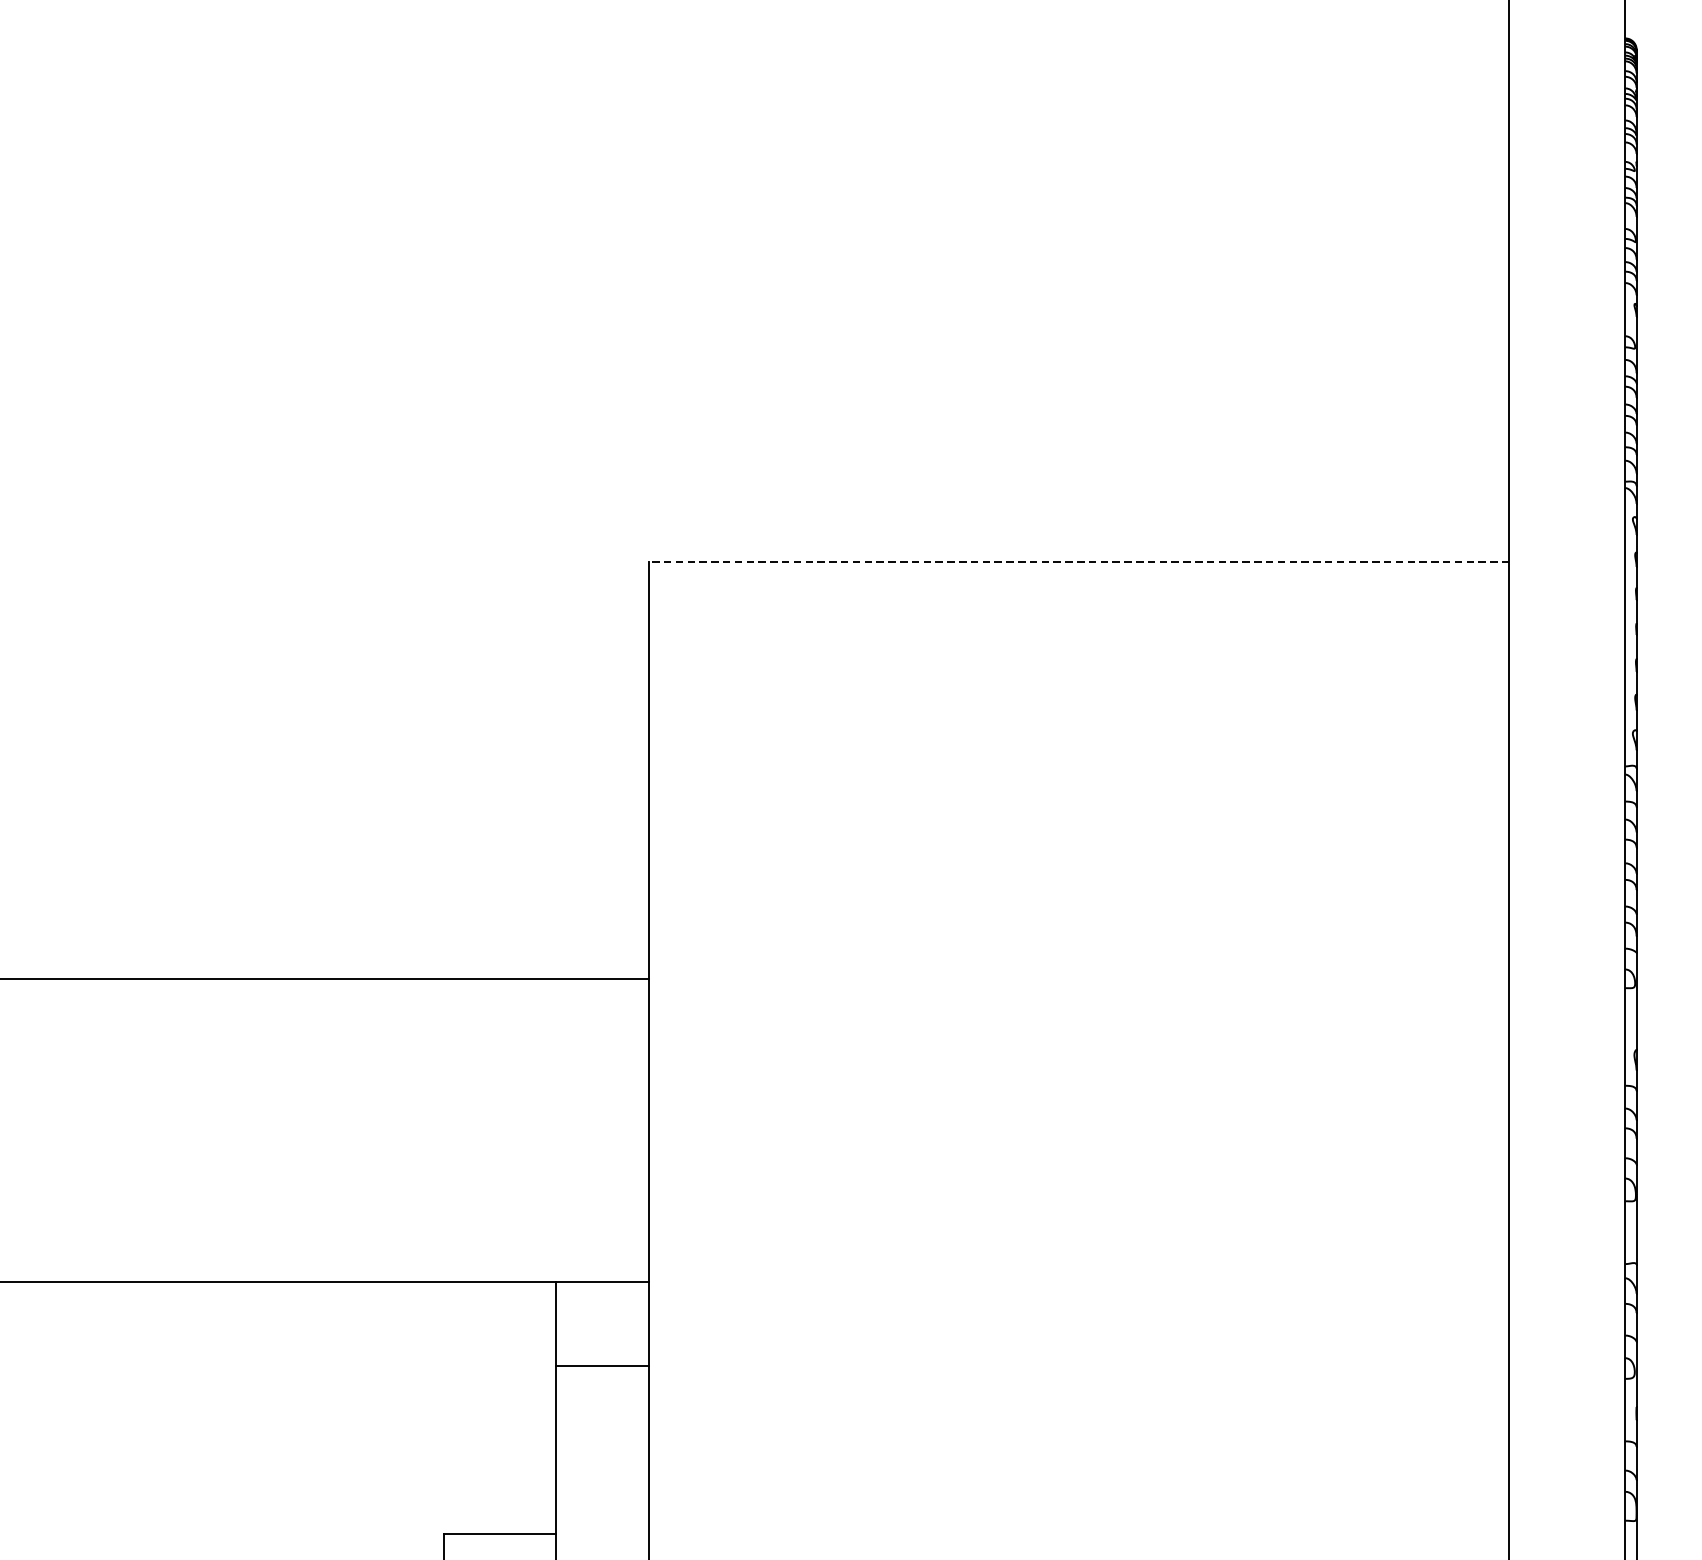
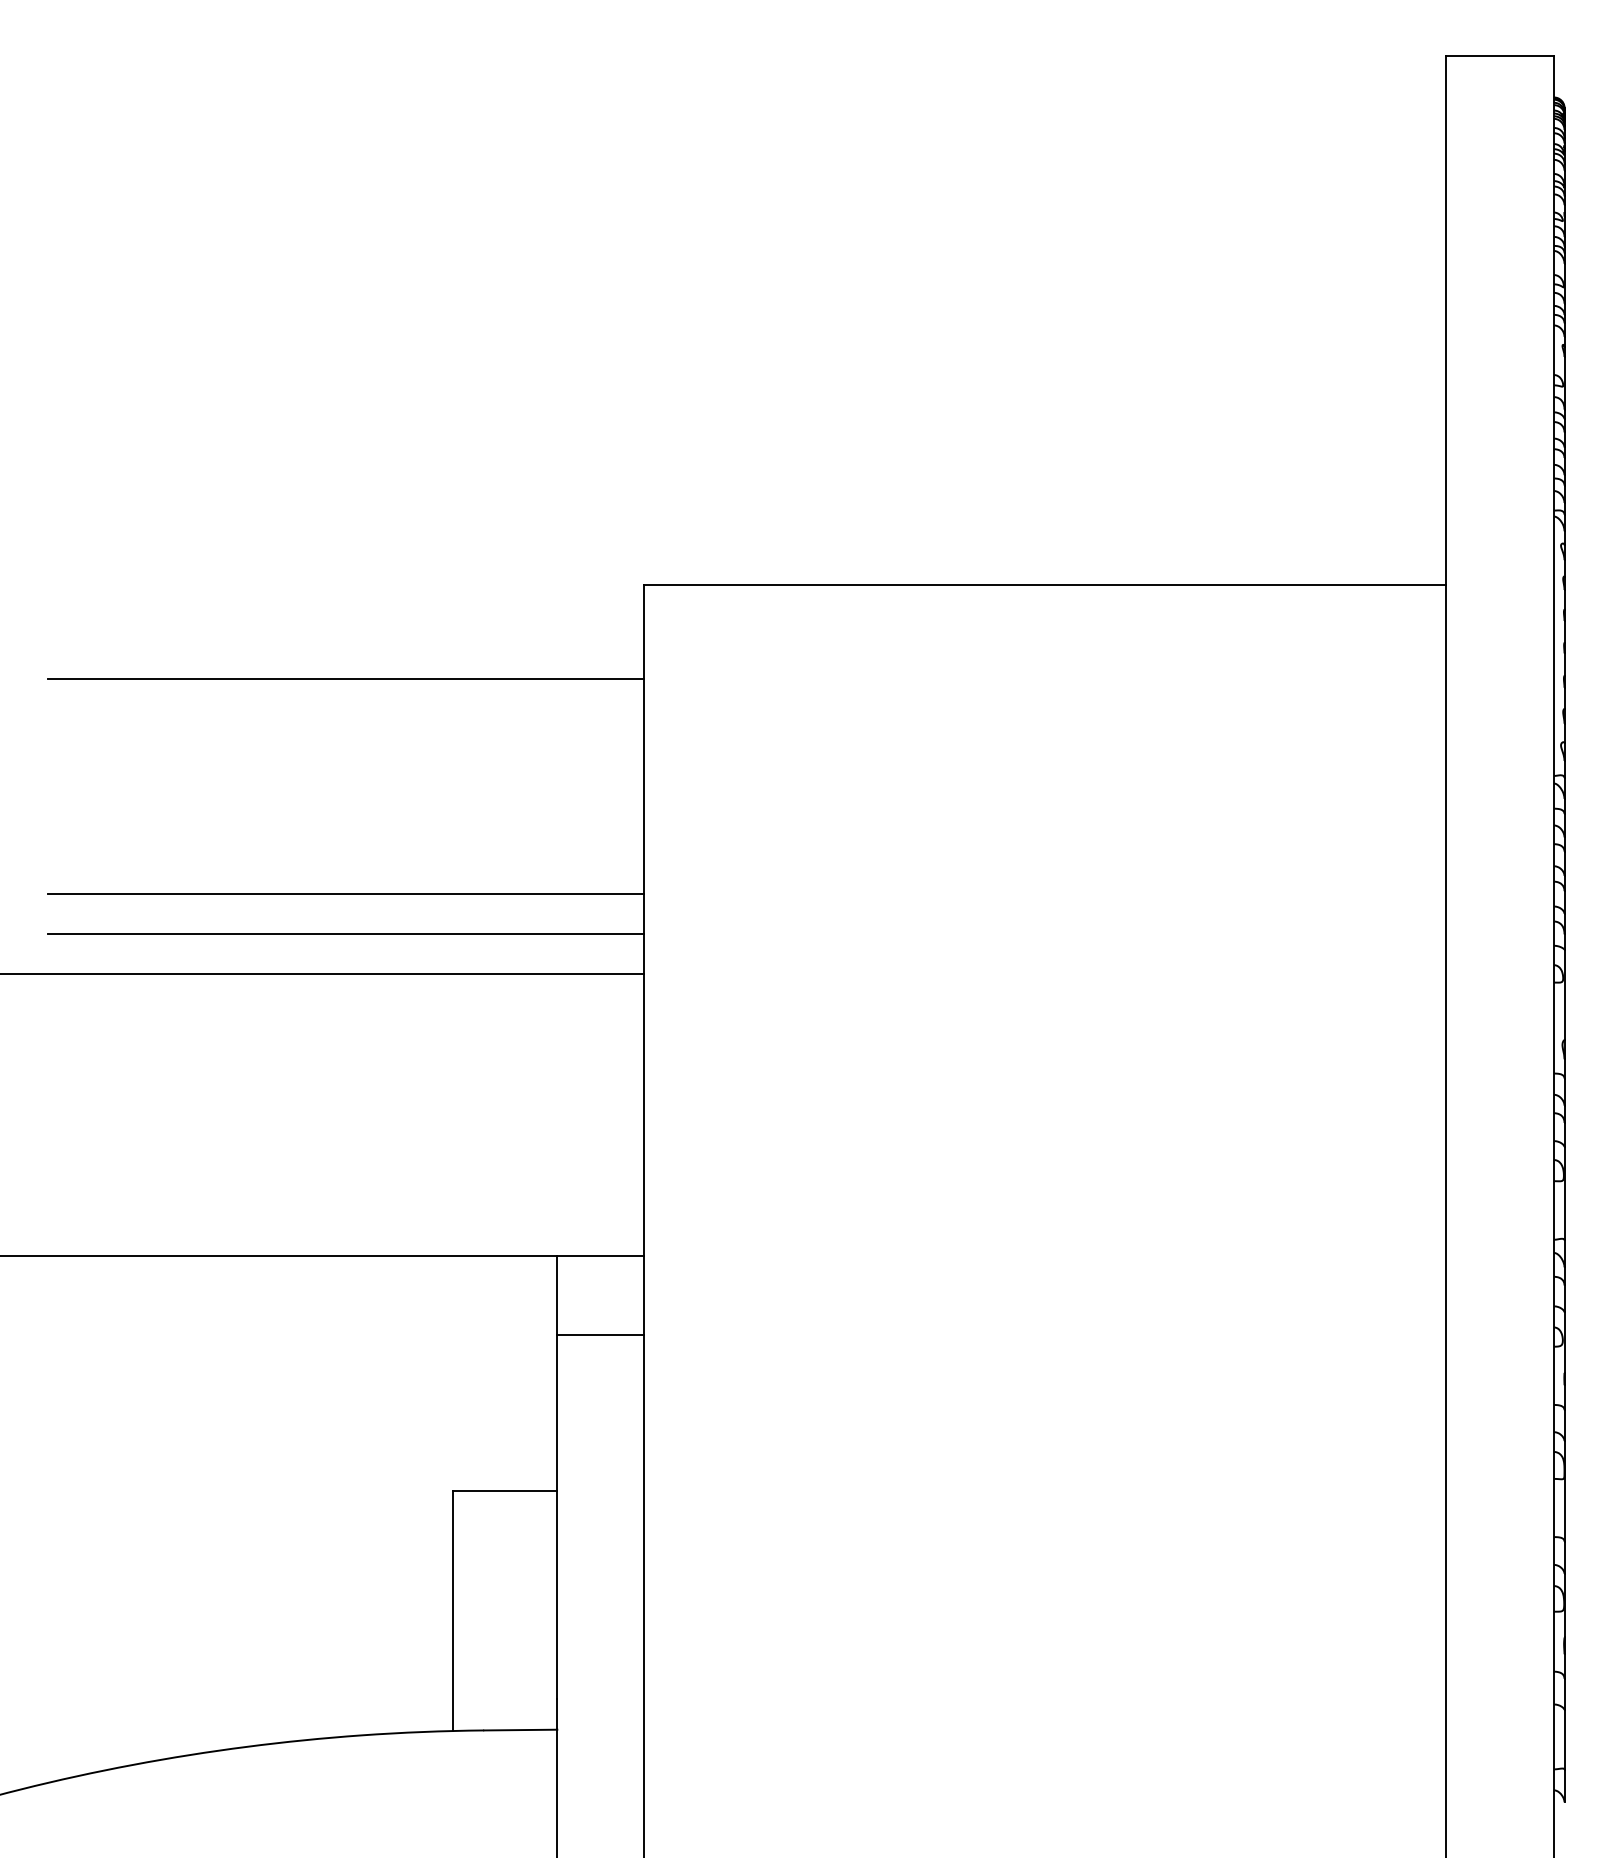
line: (1079, 562) -> (1045, 585), dashed -> solid
line: (329, 662) -> (346, 679), added
line: (329, 892) -> (346, 893), added
line: (329, 935) -> (346, 933), added

